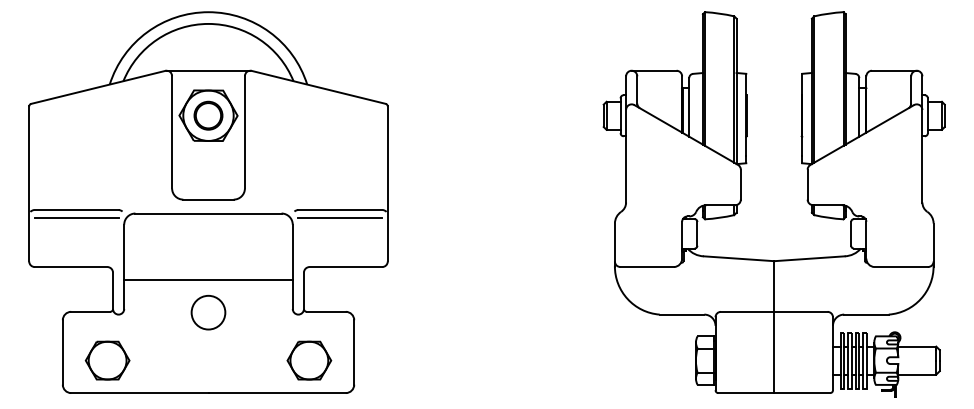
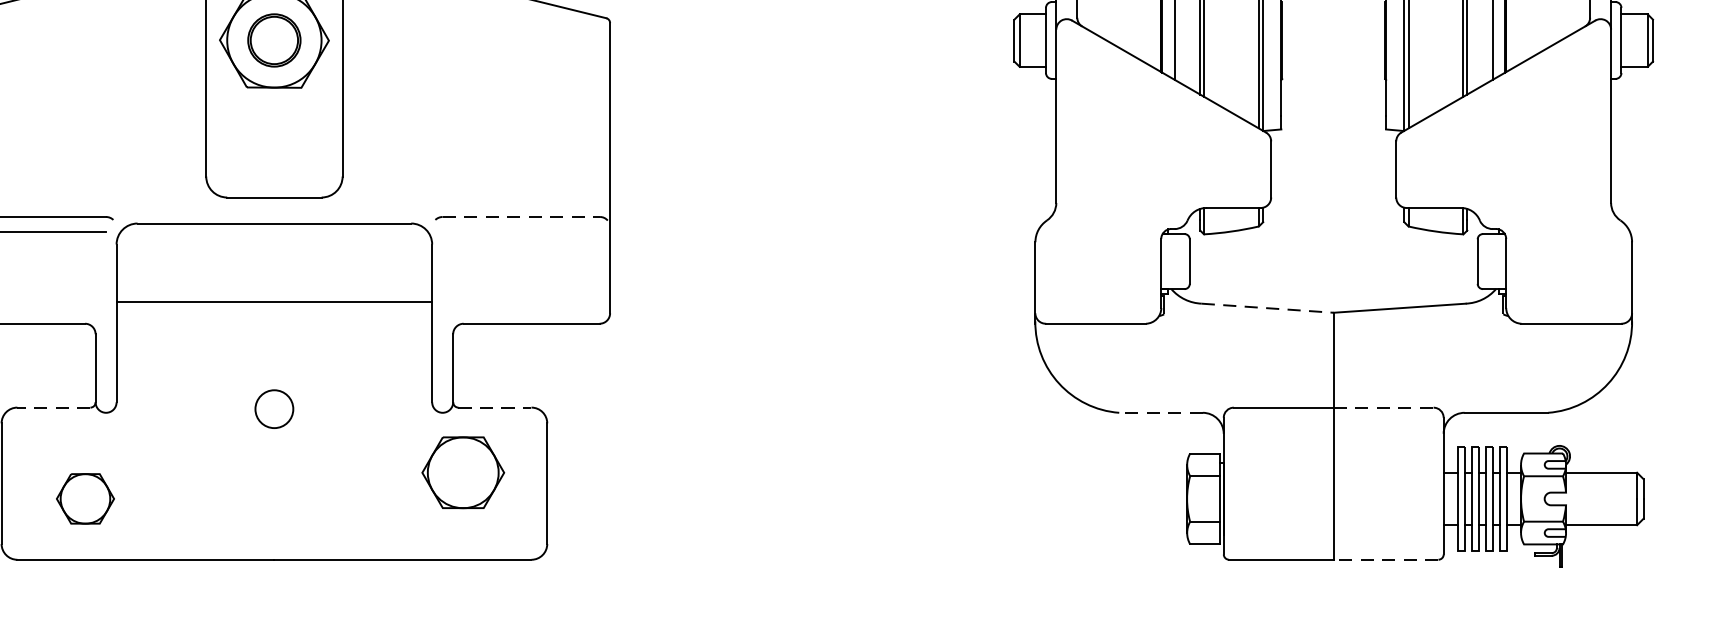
line: (340, 210) -> (521, 217), solid -> dashed
line: (340, 217) -> (521, 230), removed
line: (739, 258) -> (1268, 307), solid -> dashed
line: (208, 279) -> (274, 302), moved
line: (90, 311) -> (53, 406), solid -> dashed
line: (326, 311) -> (495, 406), solid -> dashed
line: (800, 311) -> (1382, 406), solid -> dashed
circle: (208, 312) -> (274, 408), size x0.6
line: (681, 314) -> (1160, 412), solid -> dashed
part: (107, 360) -> (85, 498), size x0.7
part: (309, 360) -> (463, 472), moved
line: (802, 393) -> (1386, 560), solid -> dashed

